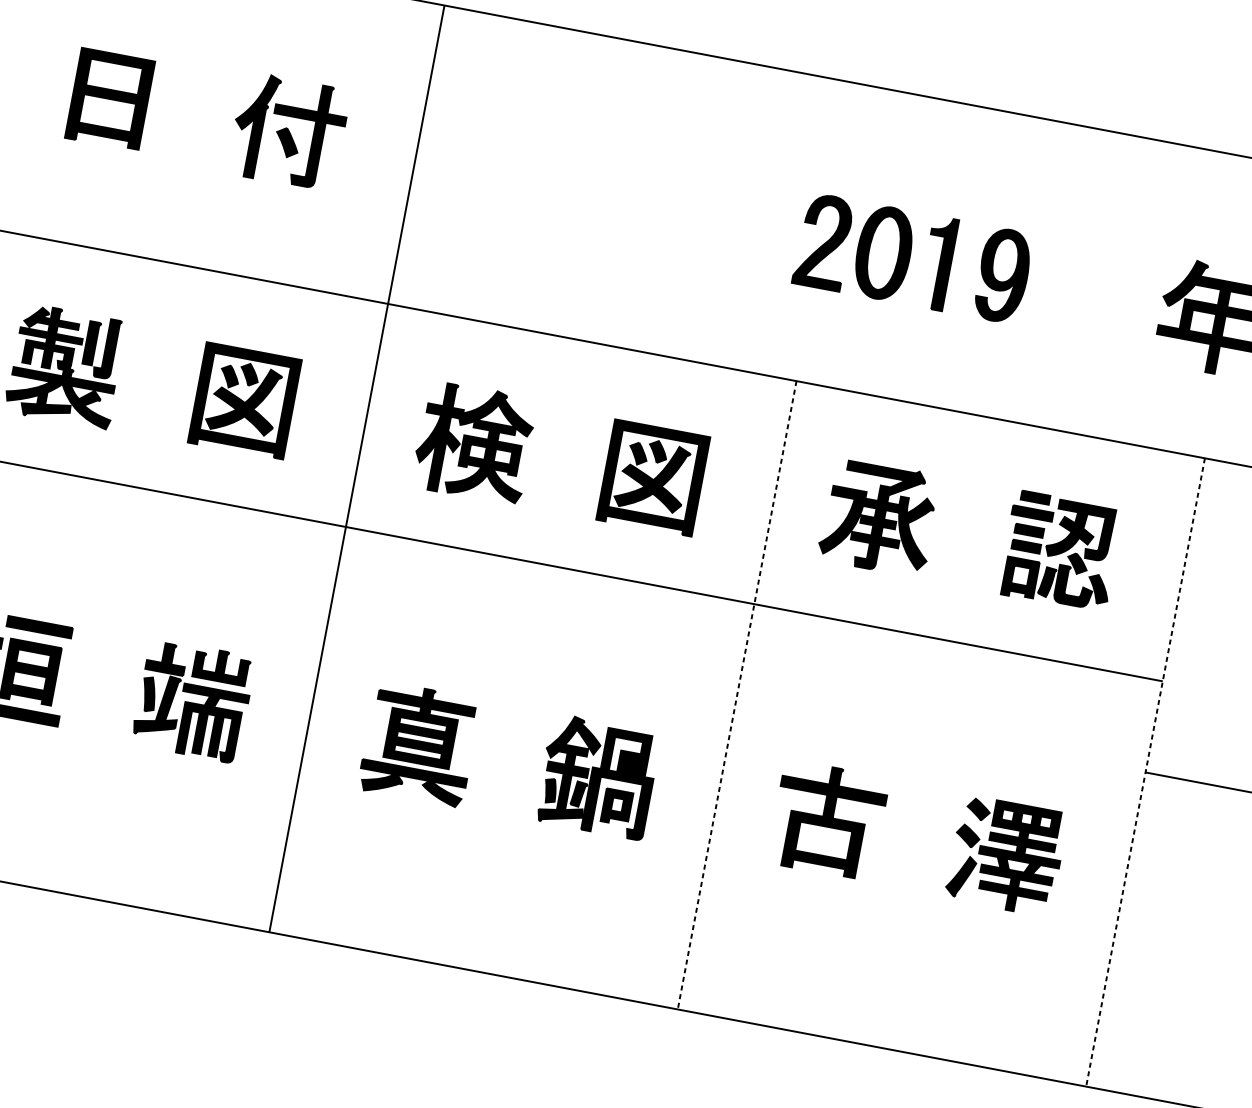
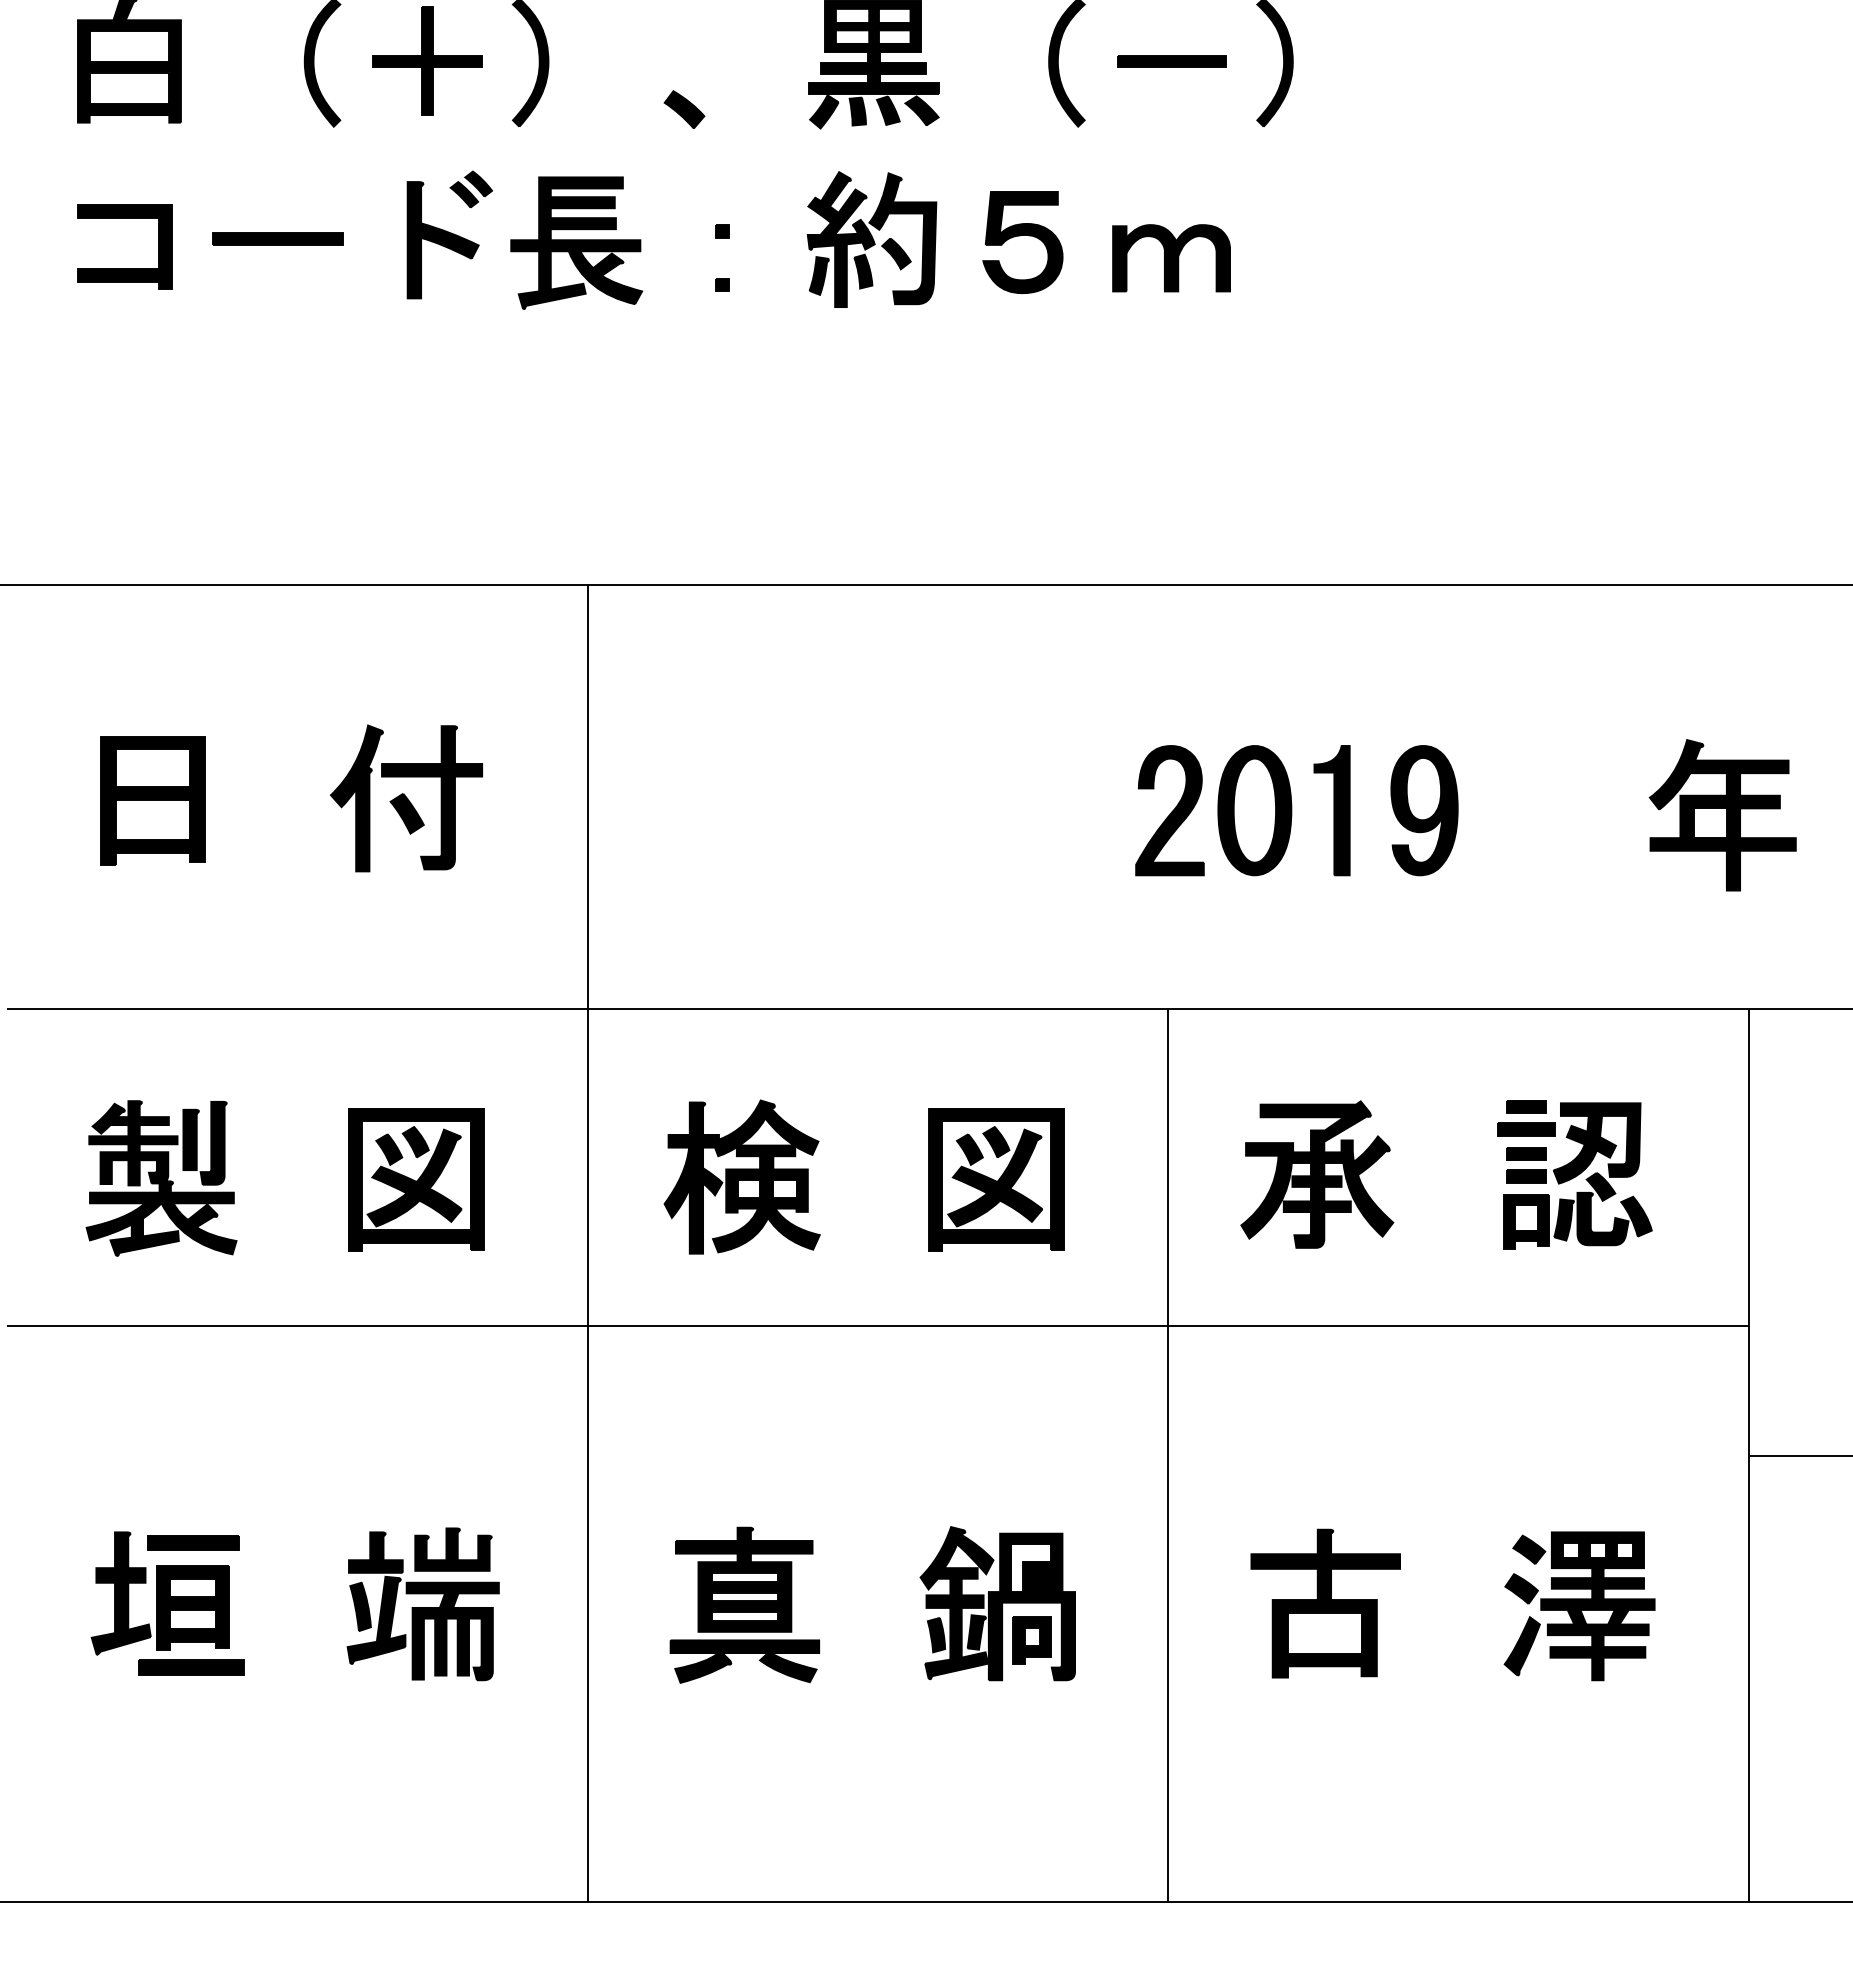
line: (737, 695) -> (1168, 1455), dashed -> solid
line: (1145, 772) -> (1748, 1455), dashed -> solid

